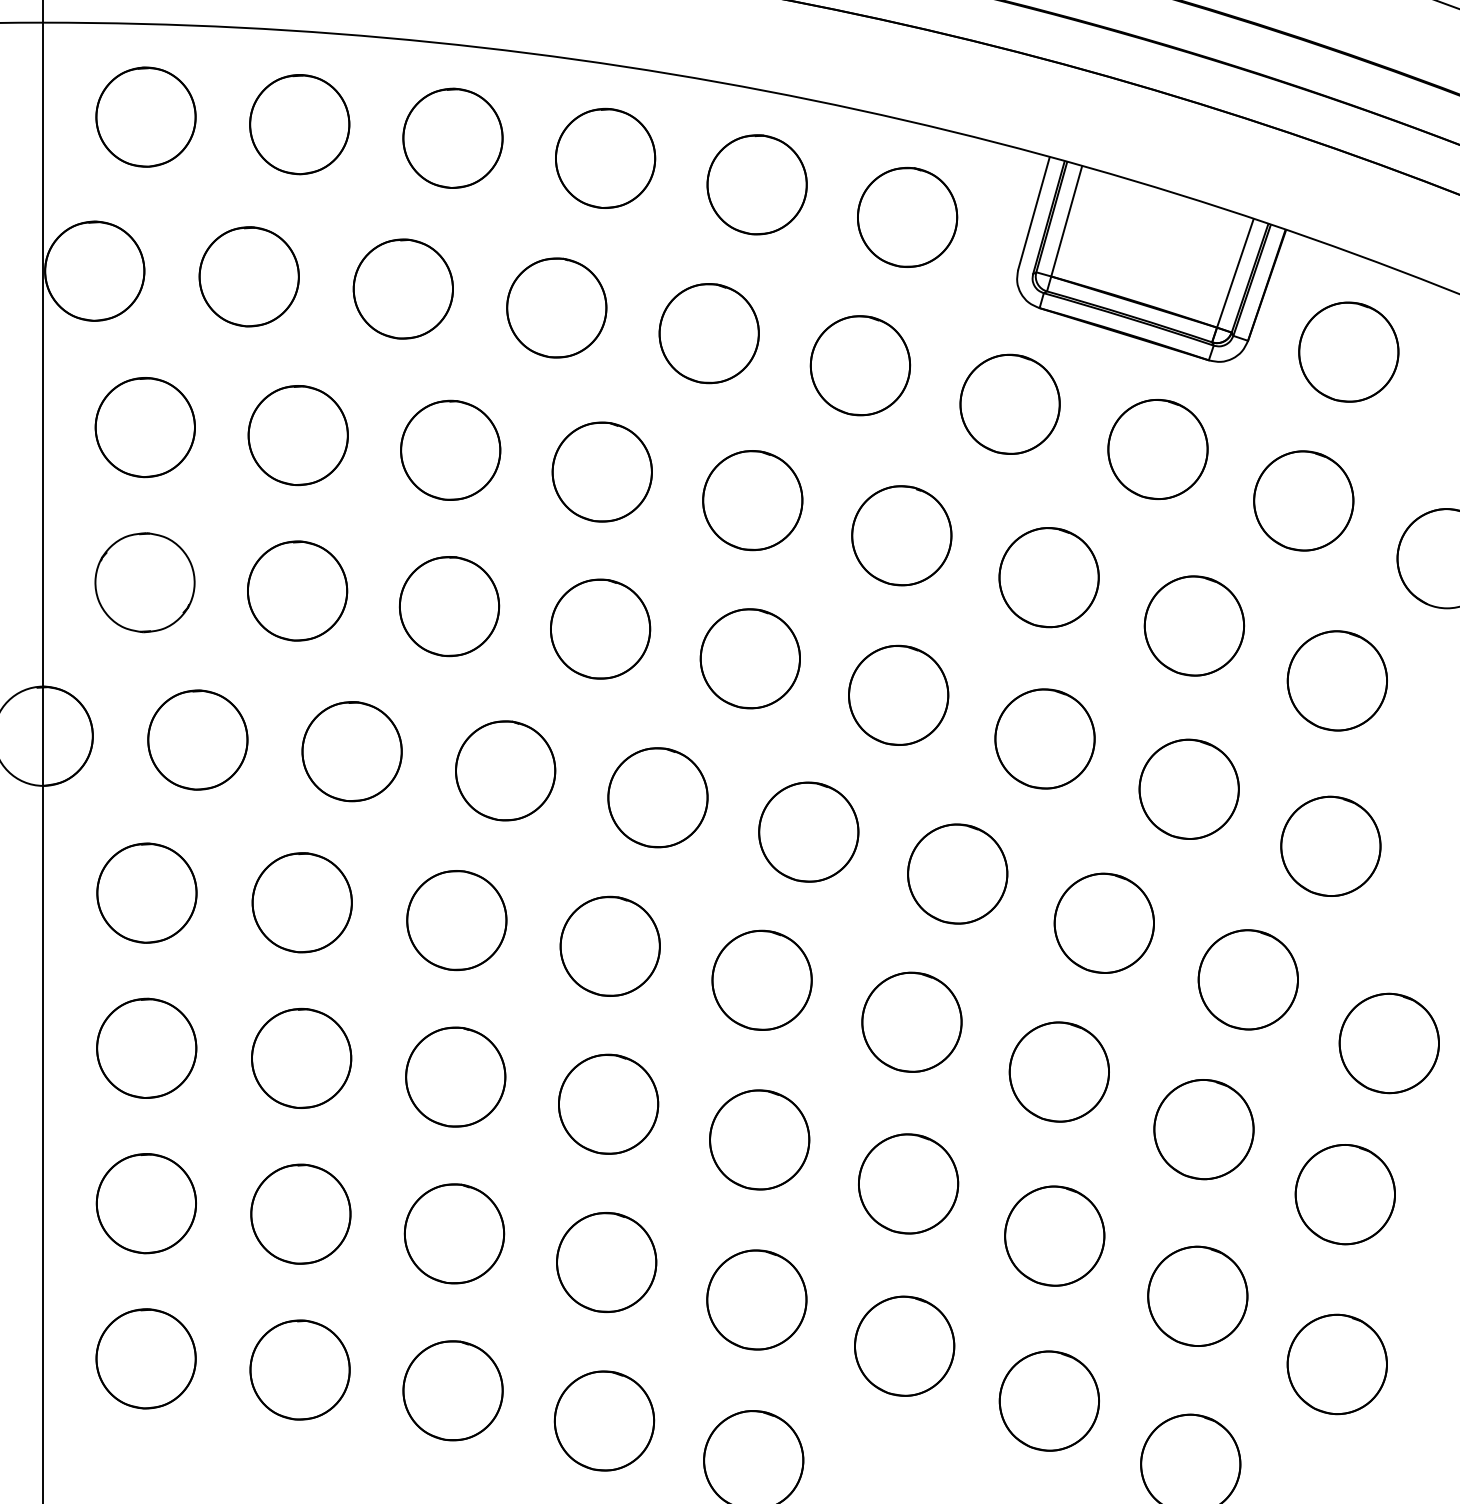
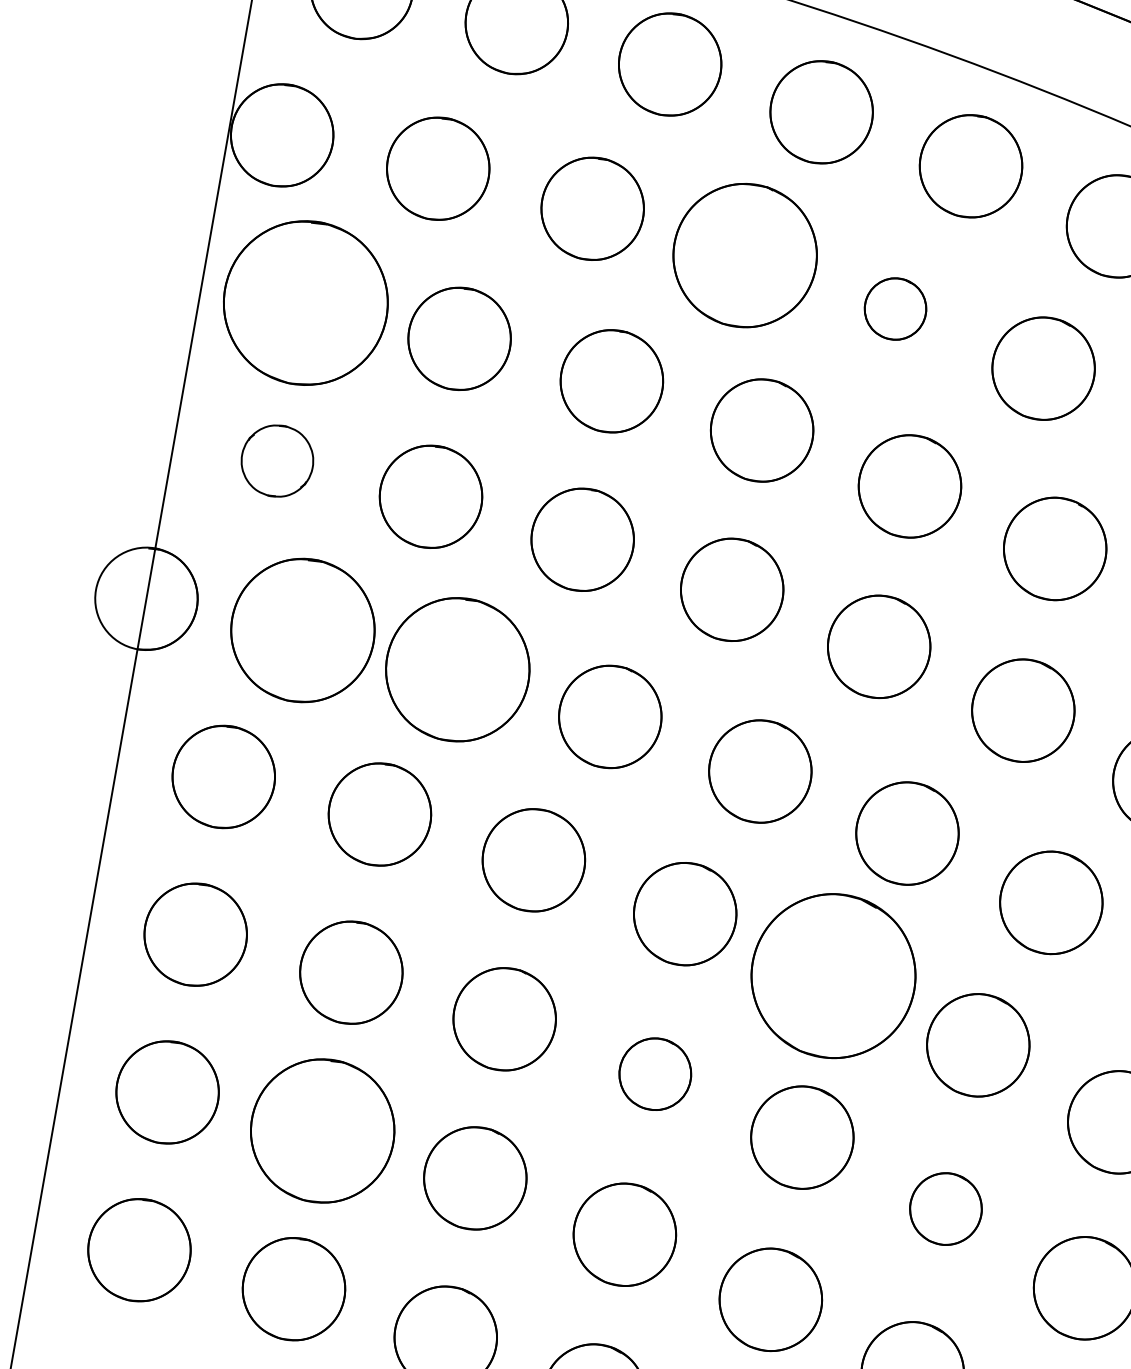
circle: (556, 307) -> (745, 255), size x1.4
circle: (708, 333) -> (894, 308), size x0.6
circle: (144, 427) -> (304, 303), size x1.6
part: (144, 582) -> (276, 460), size x0.7
circle: (197, 739) -> (302, 629), size x1.4
circle: (351, 751) -> (457, 669), size x1.4
circle: (761, 979) -> (833, 974), size x1.6
circle: (608, 1103) -> (655, 1073), size x0.7
circle: (908, 1183) -> (945, 1208), size x0.7
circle: (300, 1213) -> (322, 1130), size x1.4

